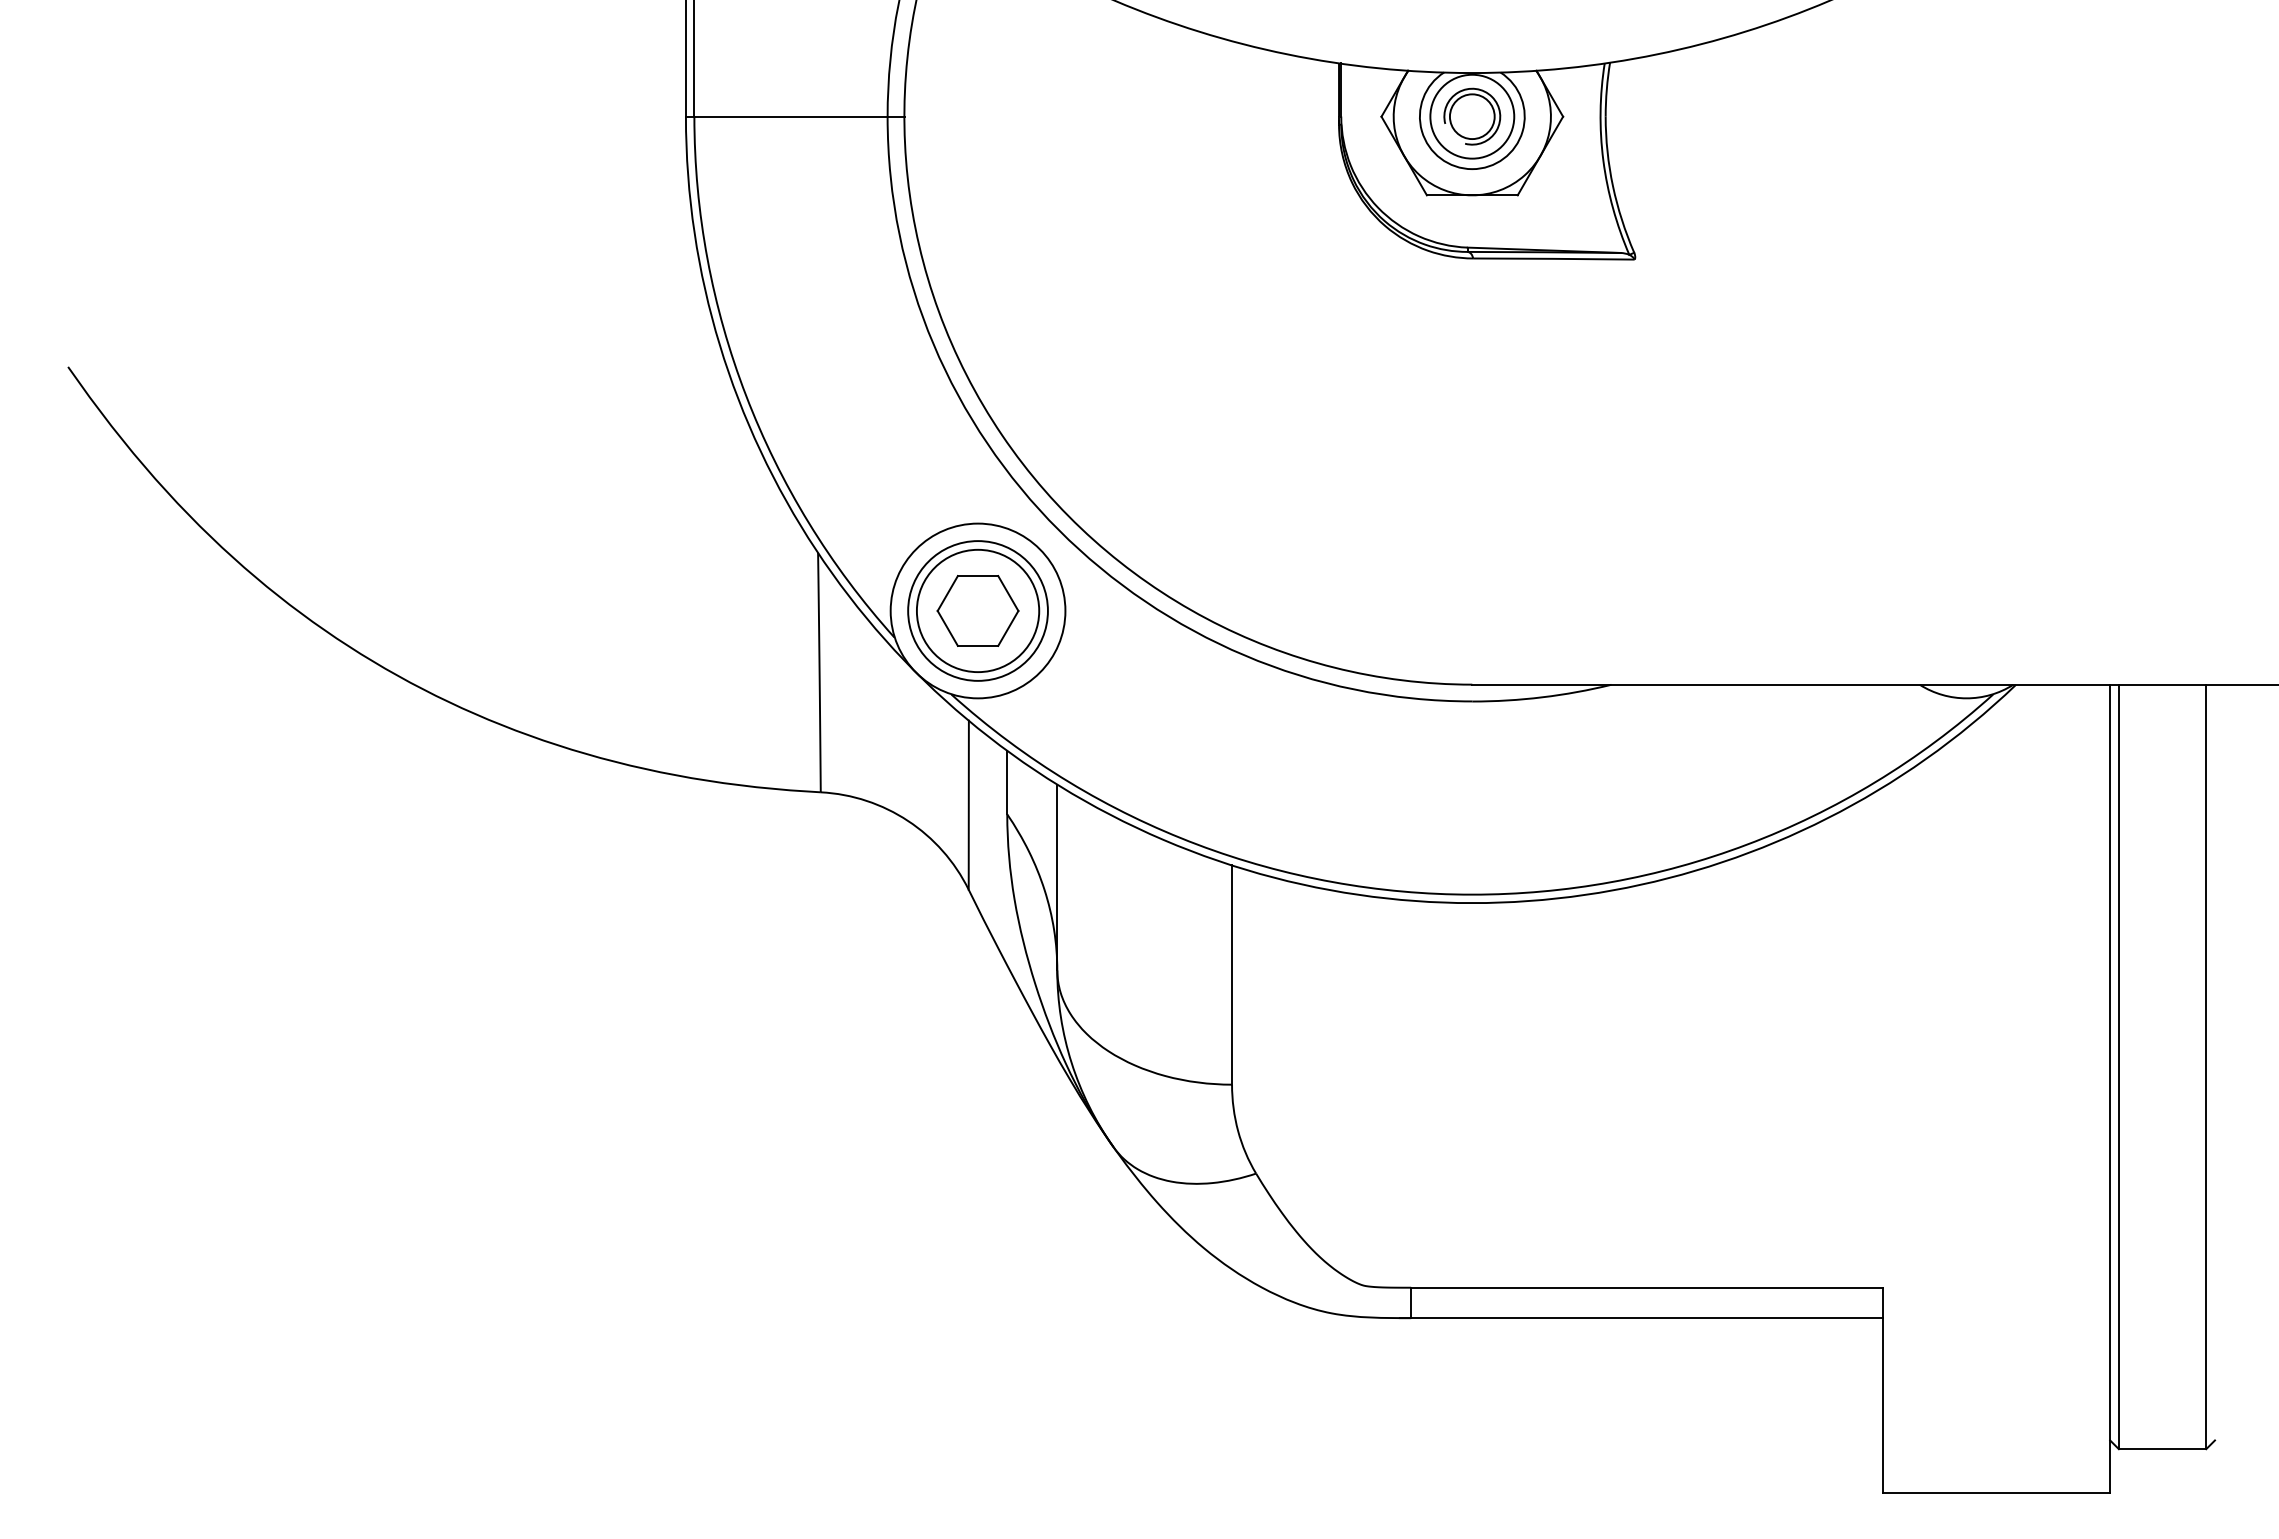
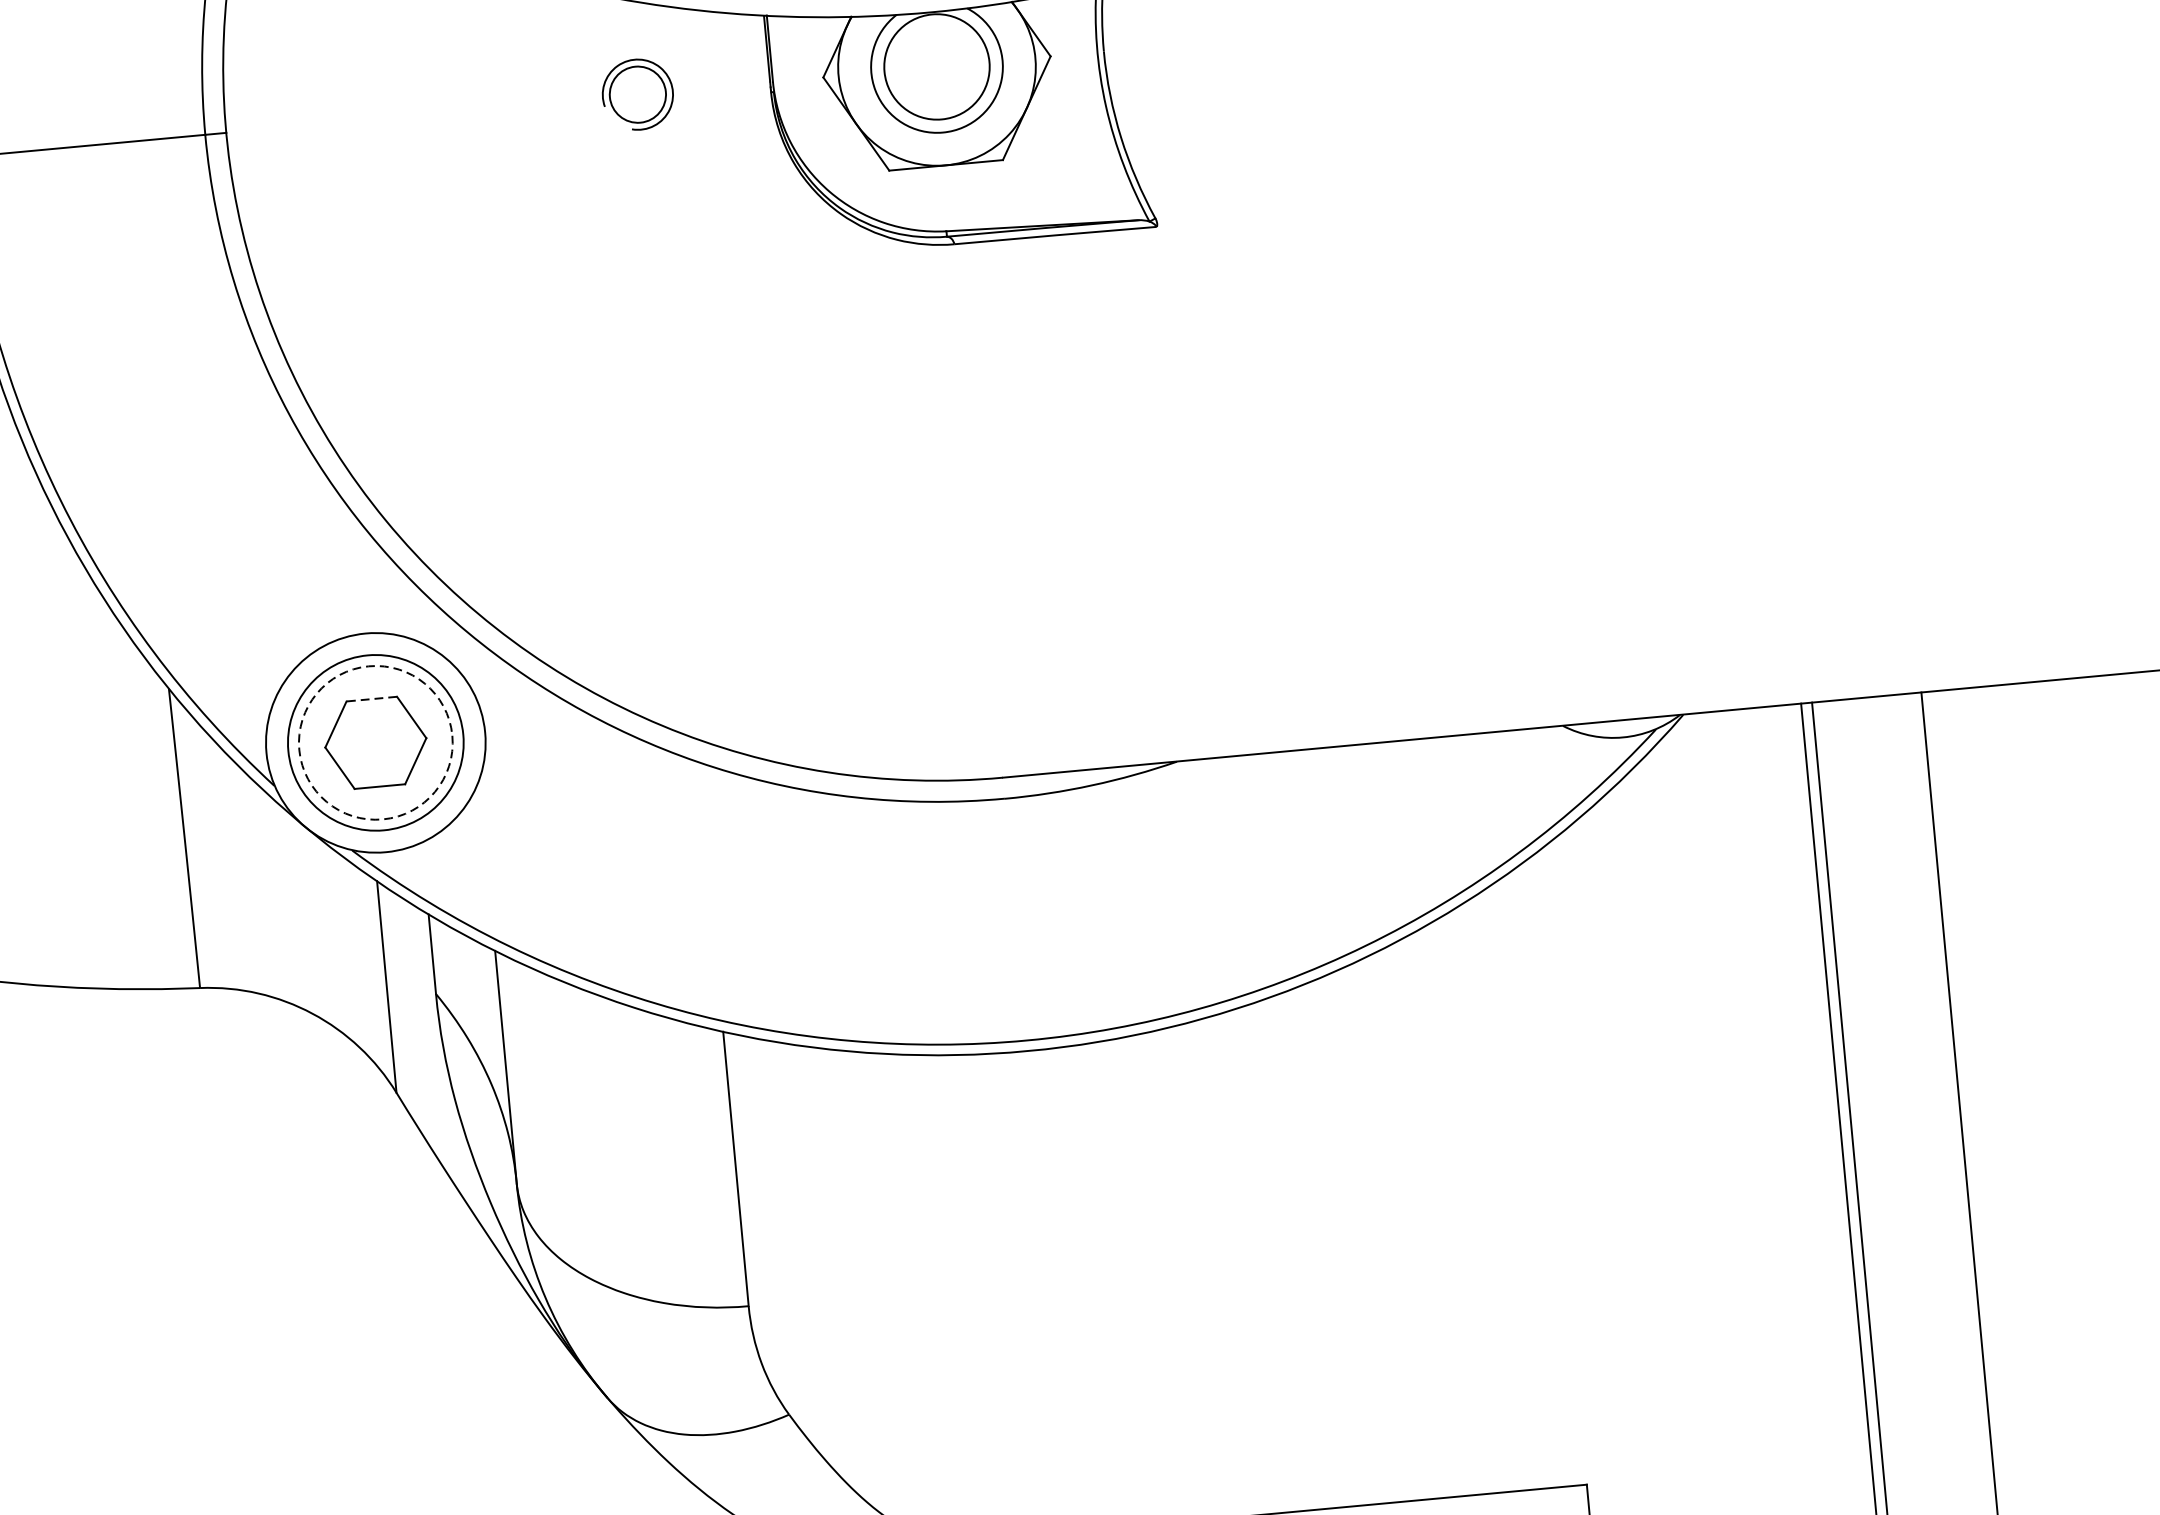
part: (1472, 116) -> (638, 94), moved
line: (977, 576) -> (371, 699), solid -> dashed
circle: (977, 610) -> (375, 742), solid -> dashed

